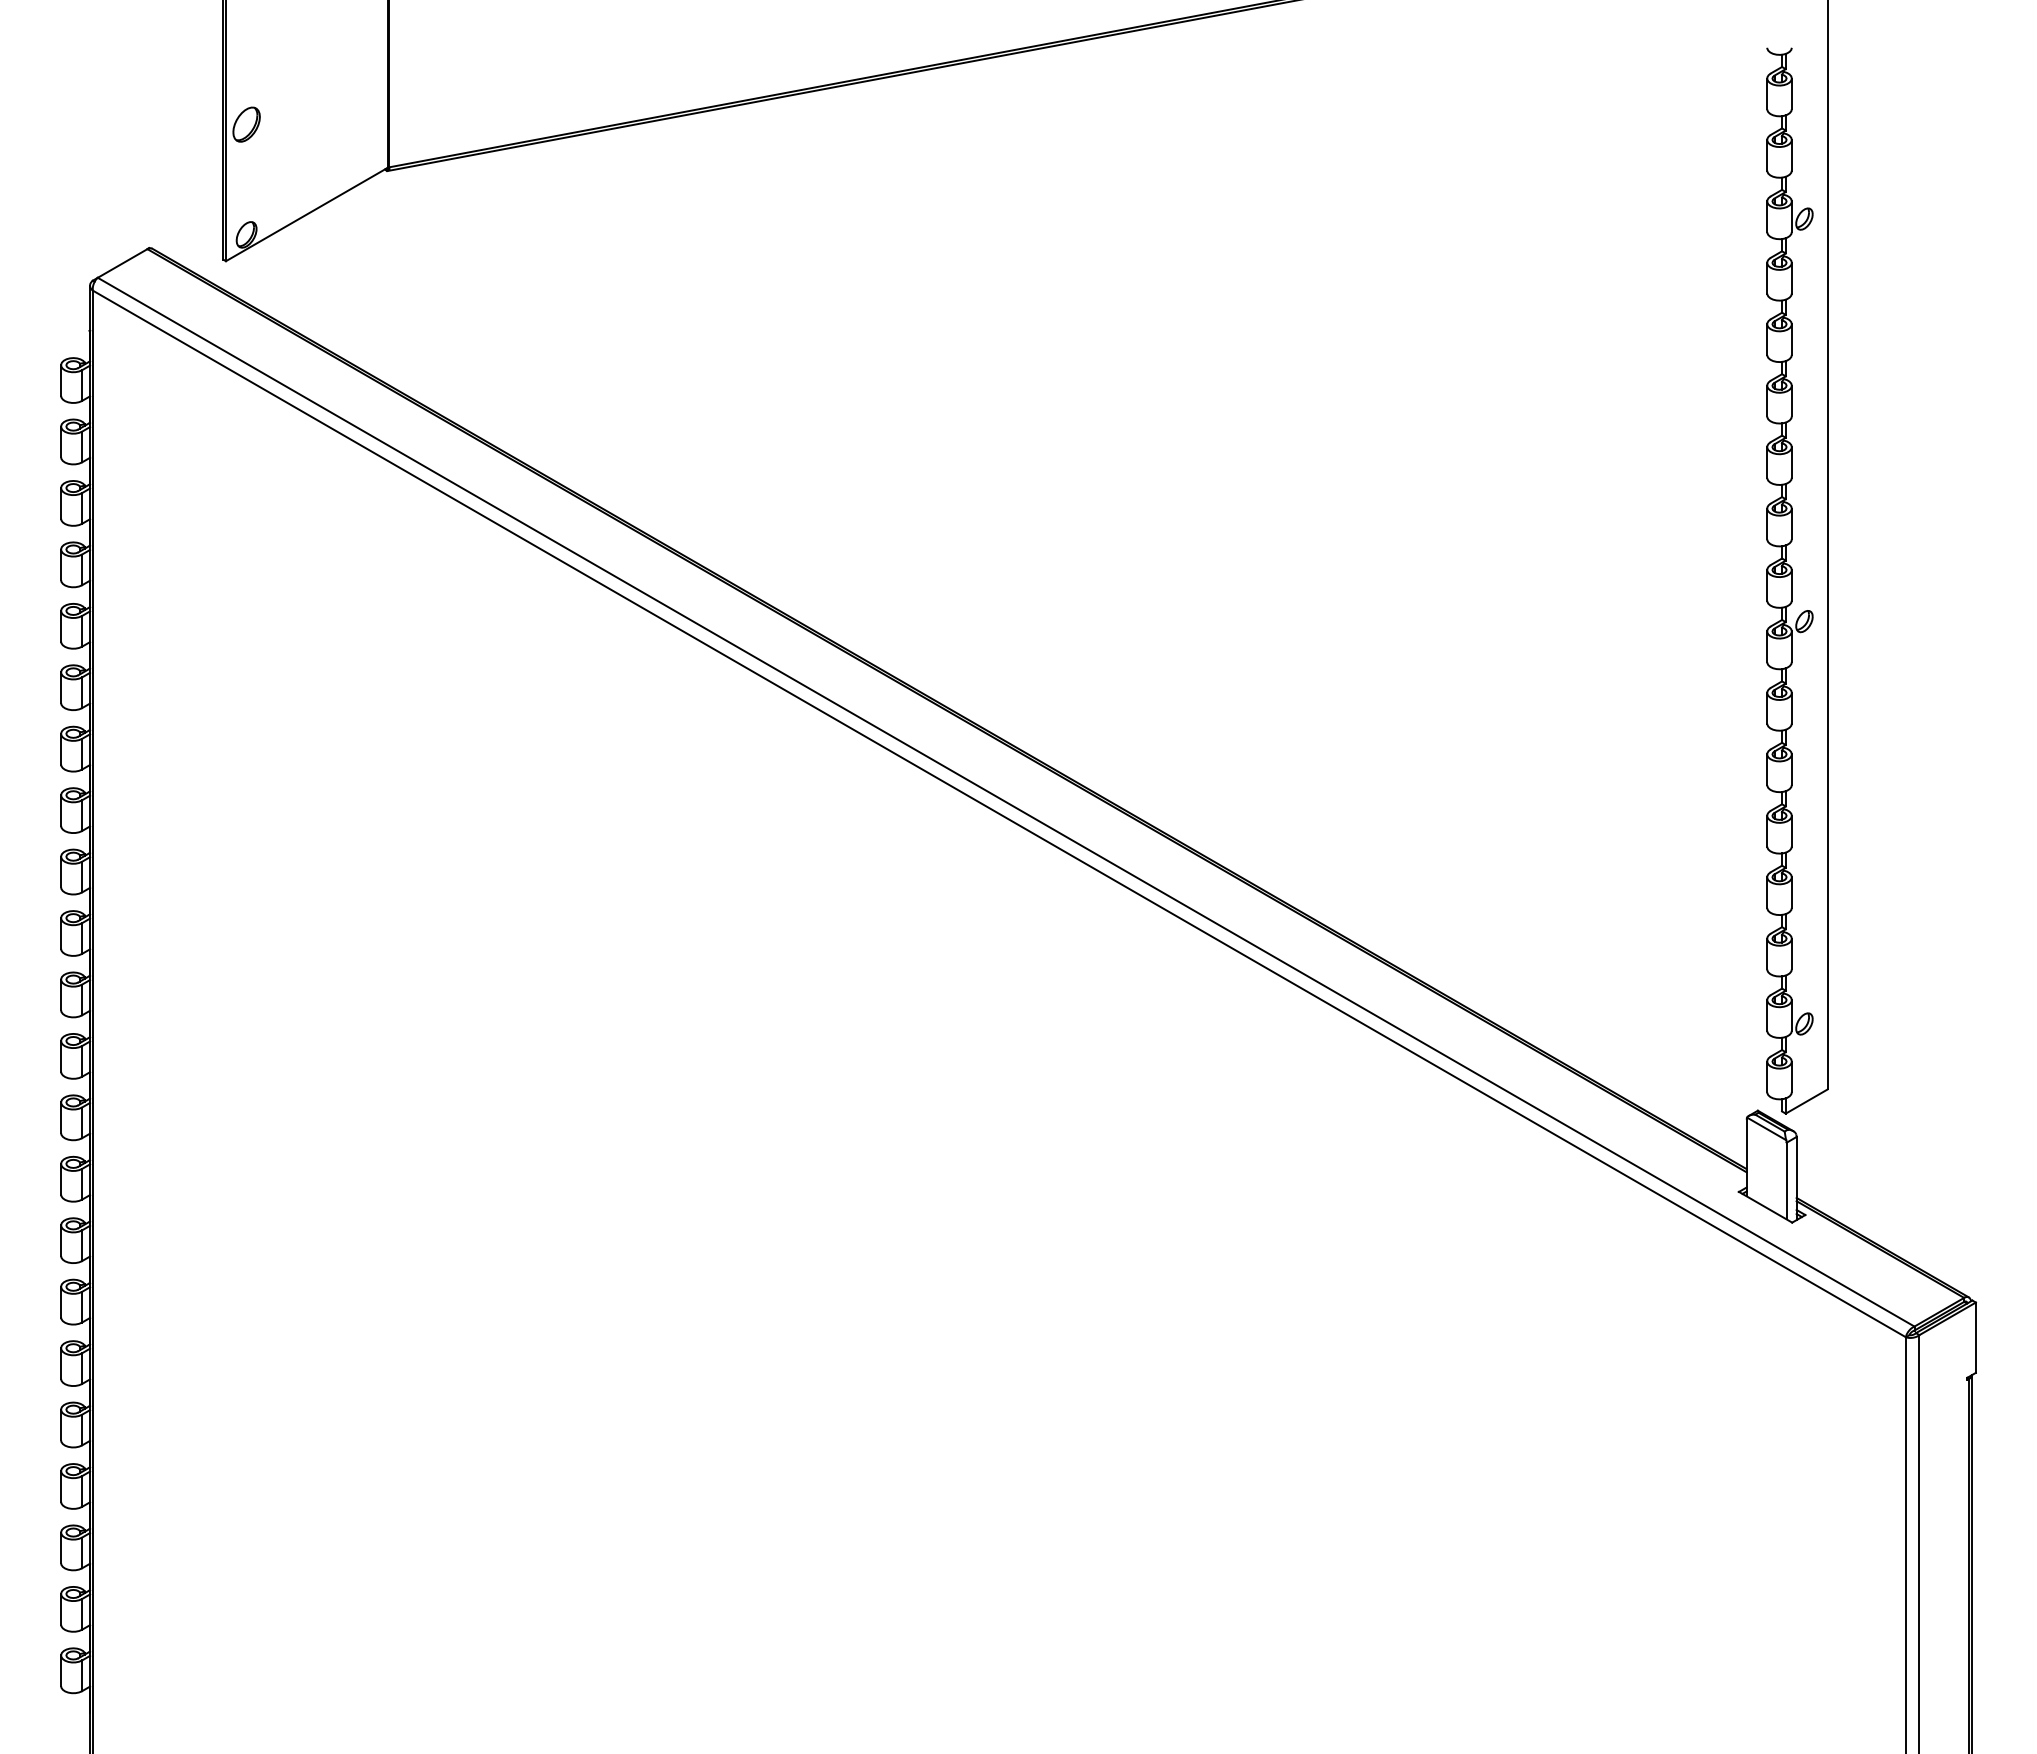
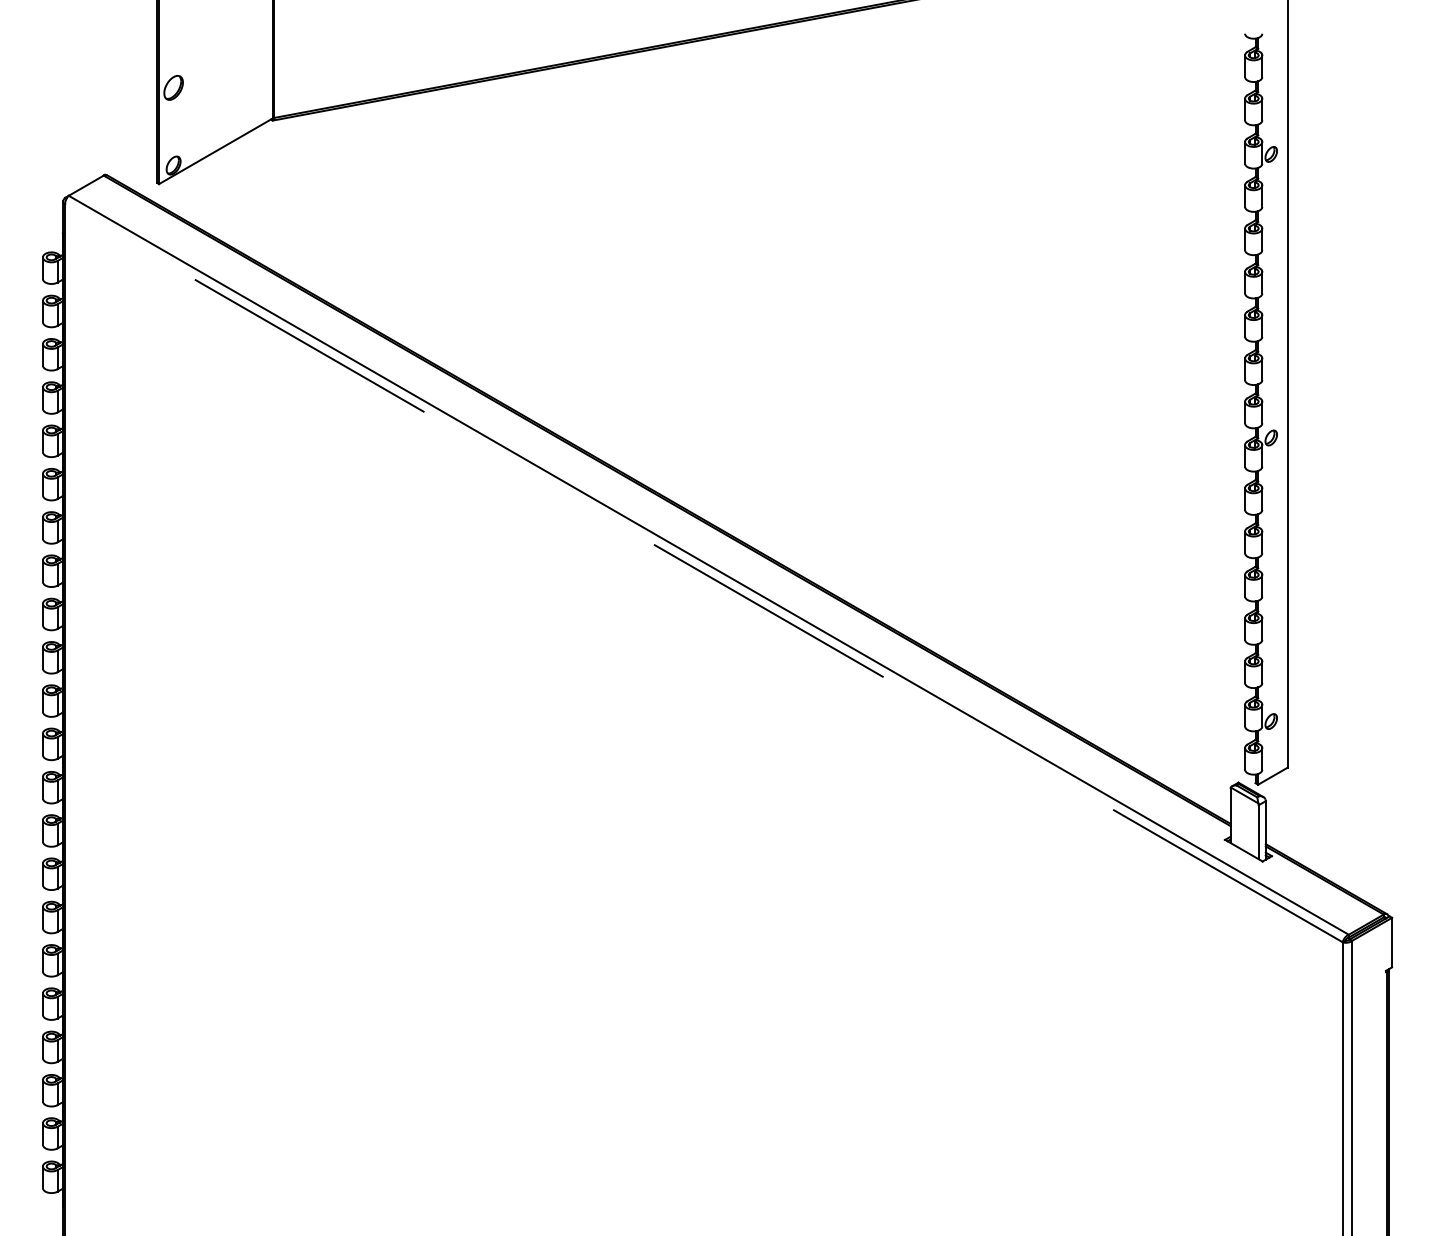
line: (999, 813) -> (704, 573), solid -> dashed

